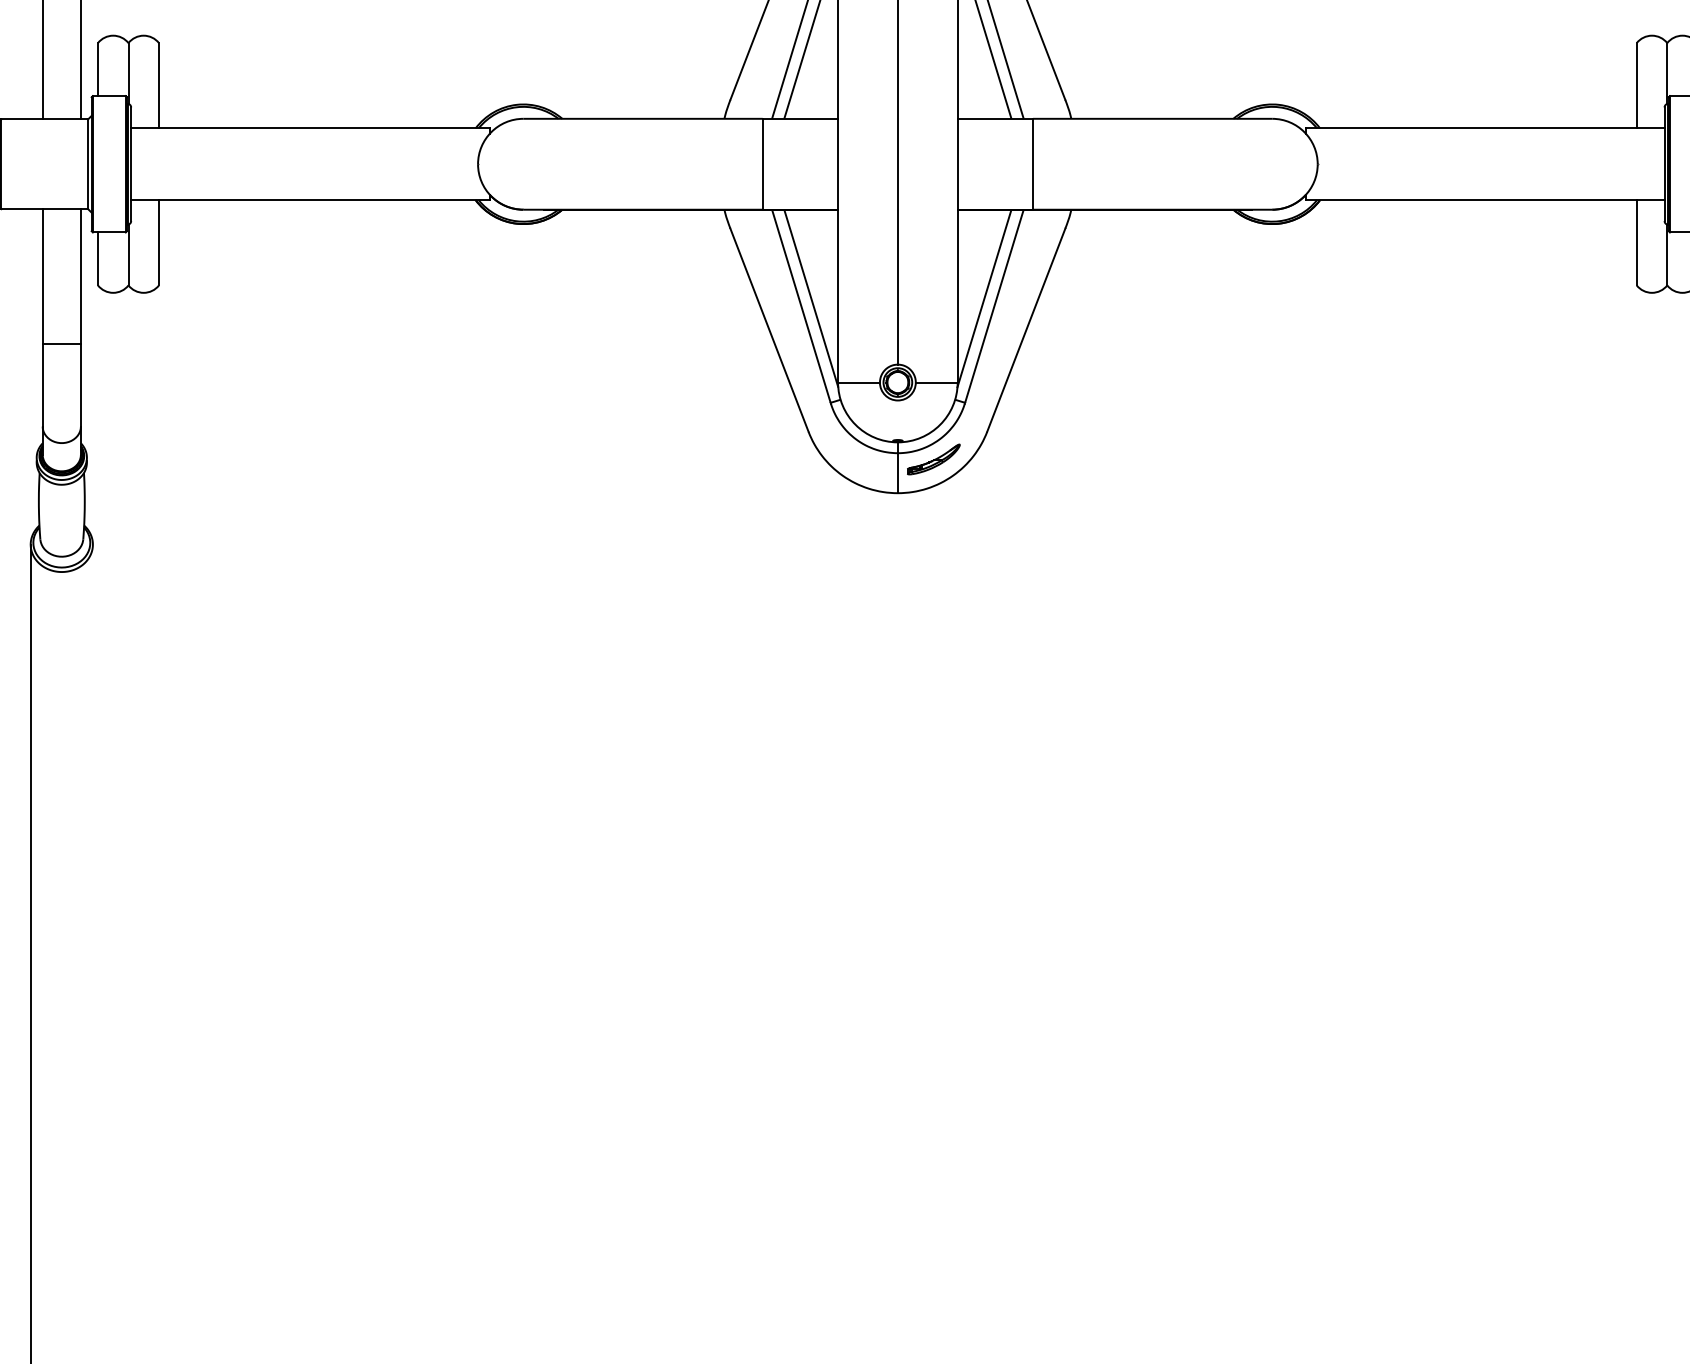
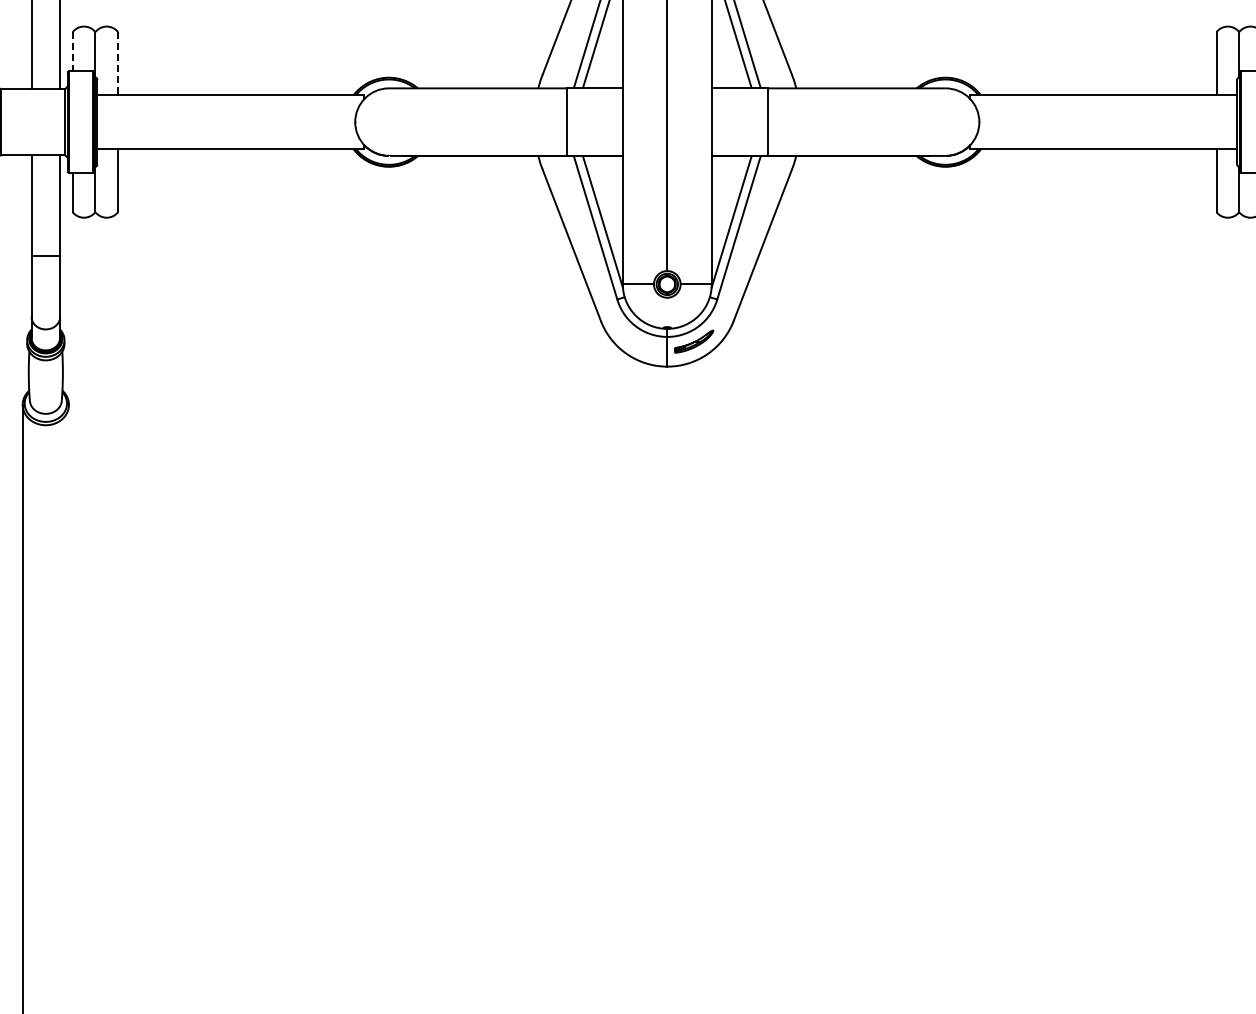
line: (97, 69) -> (72, 51), solid -> dashed
line: (159, 85) -> (118, 63), solid -> dashed

